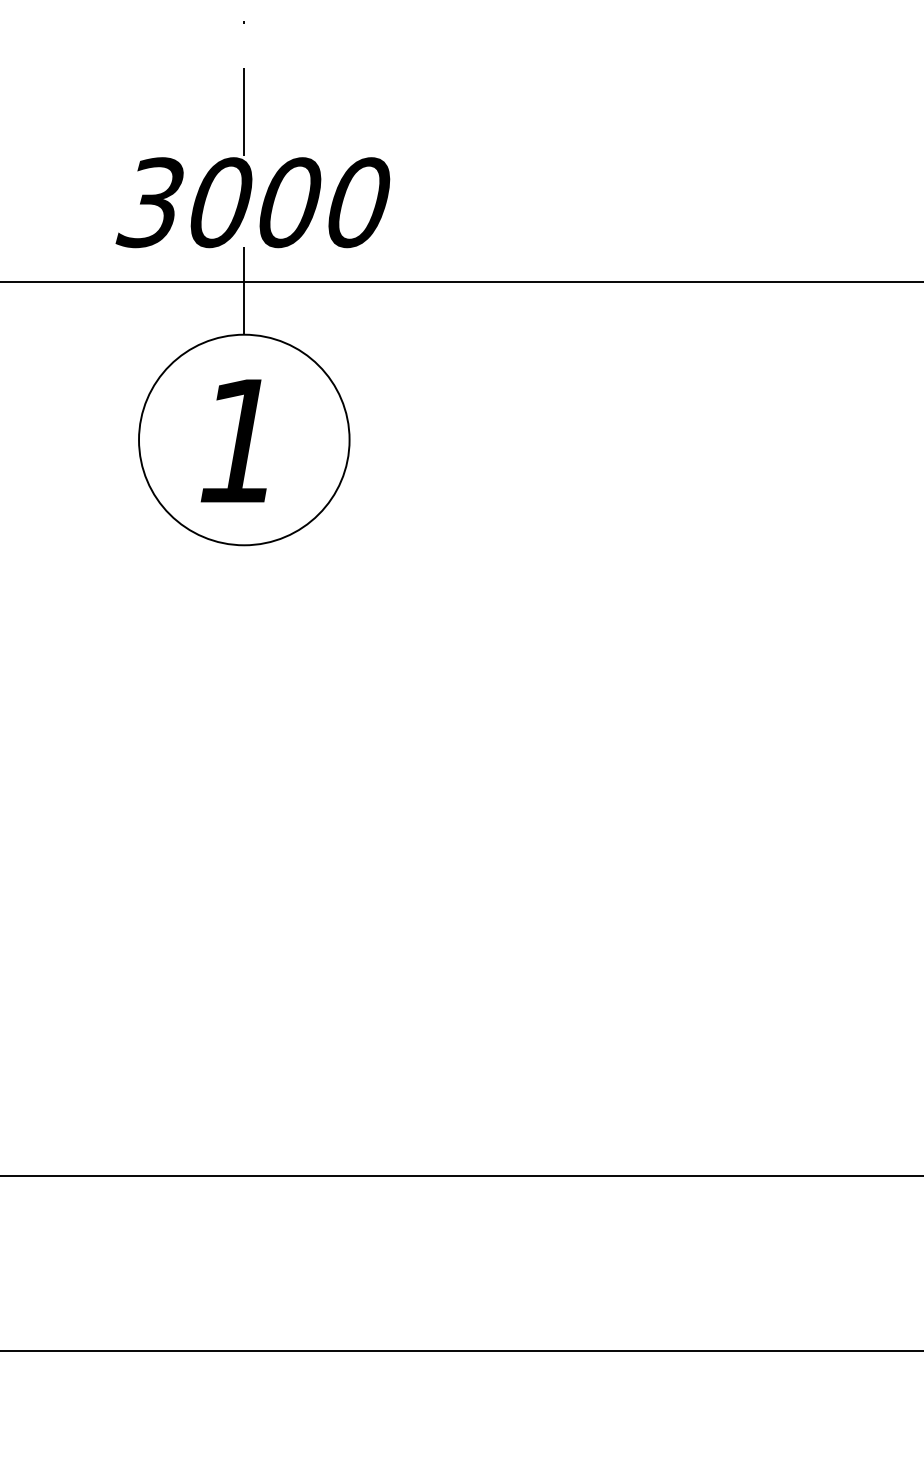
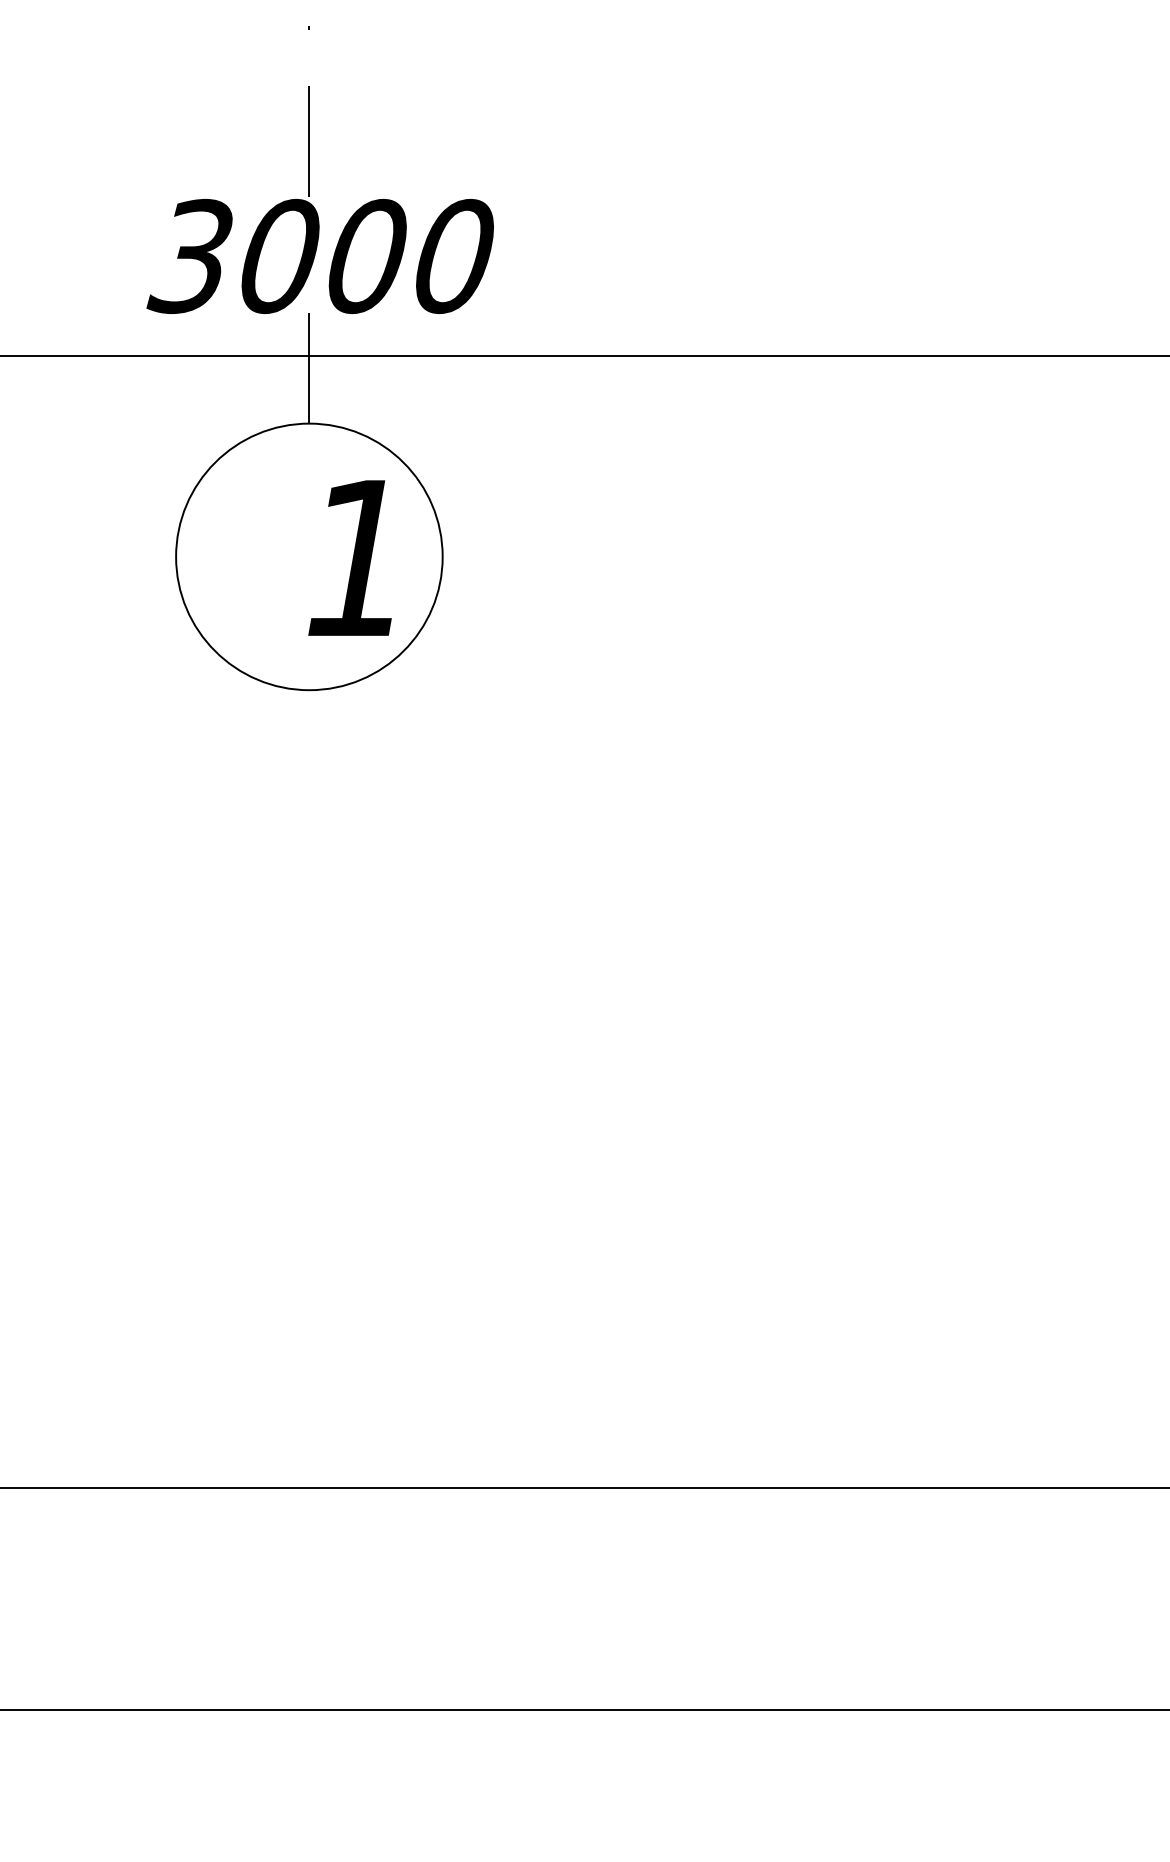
text: (233, 440) -> (349, 557), moved

